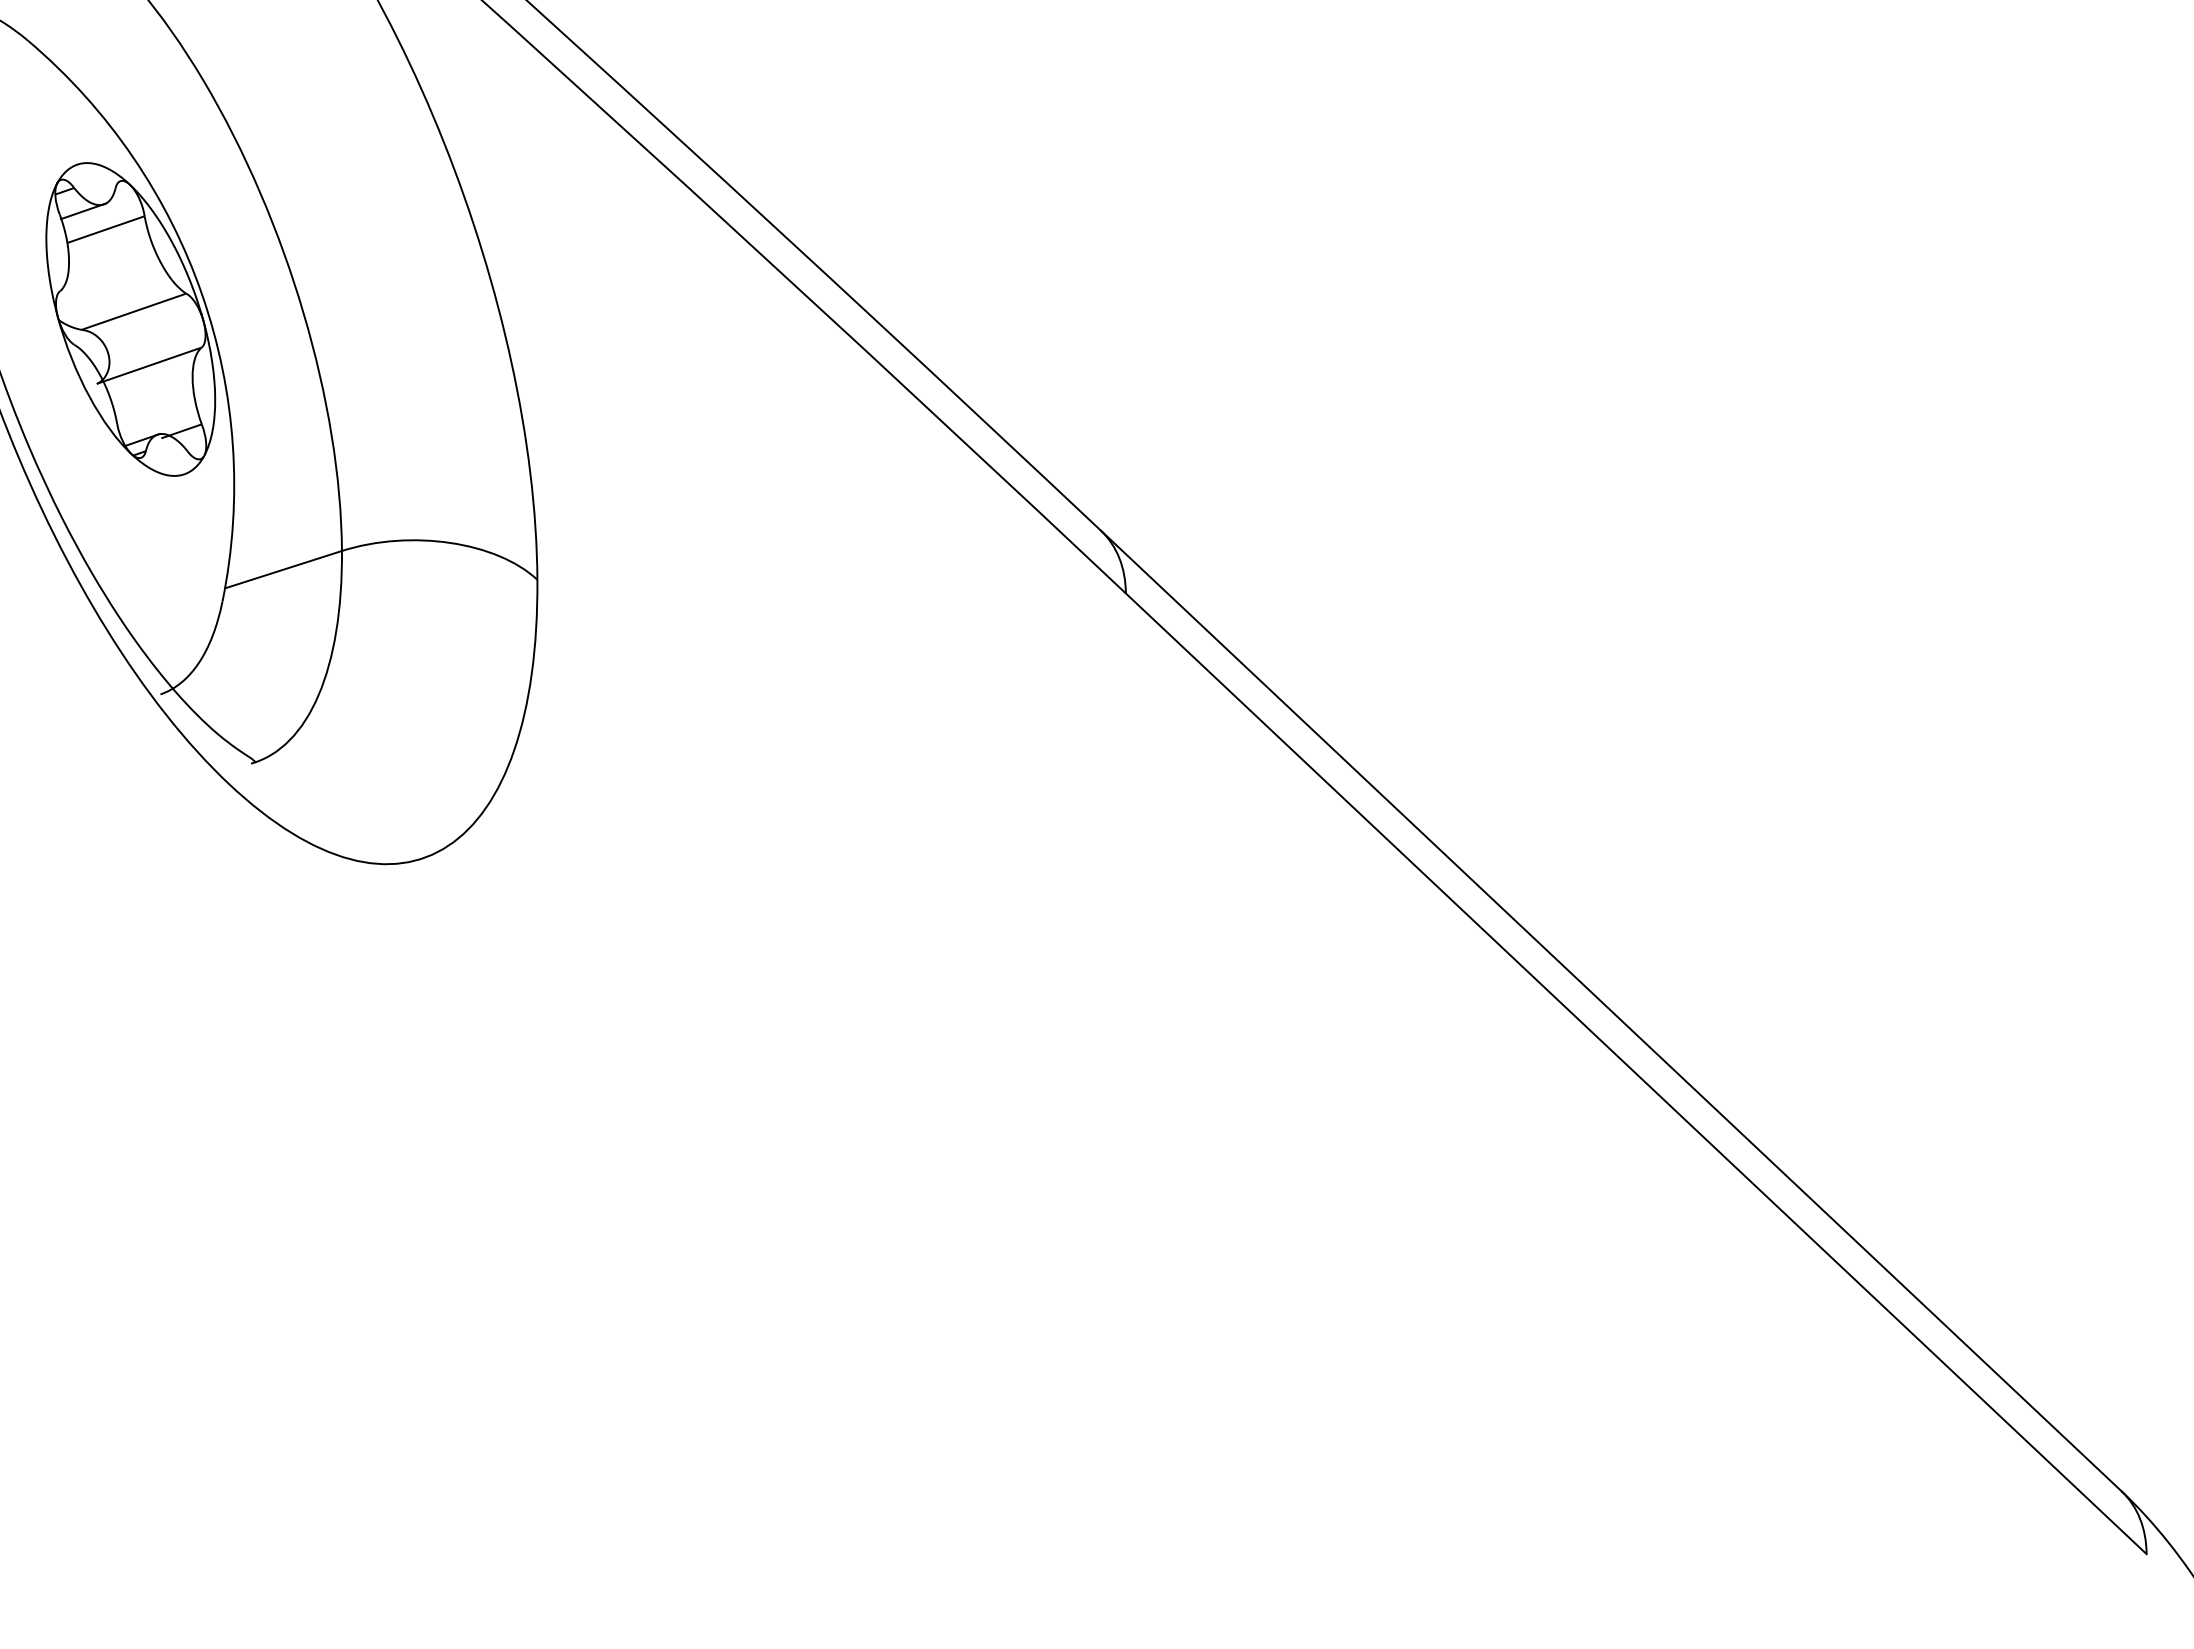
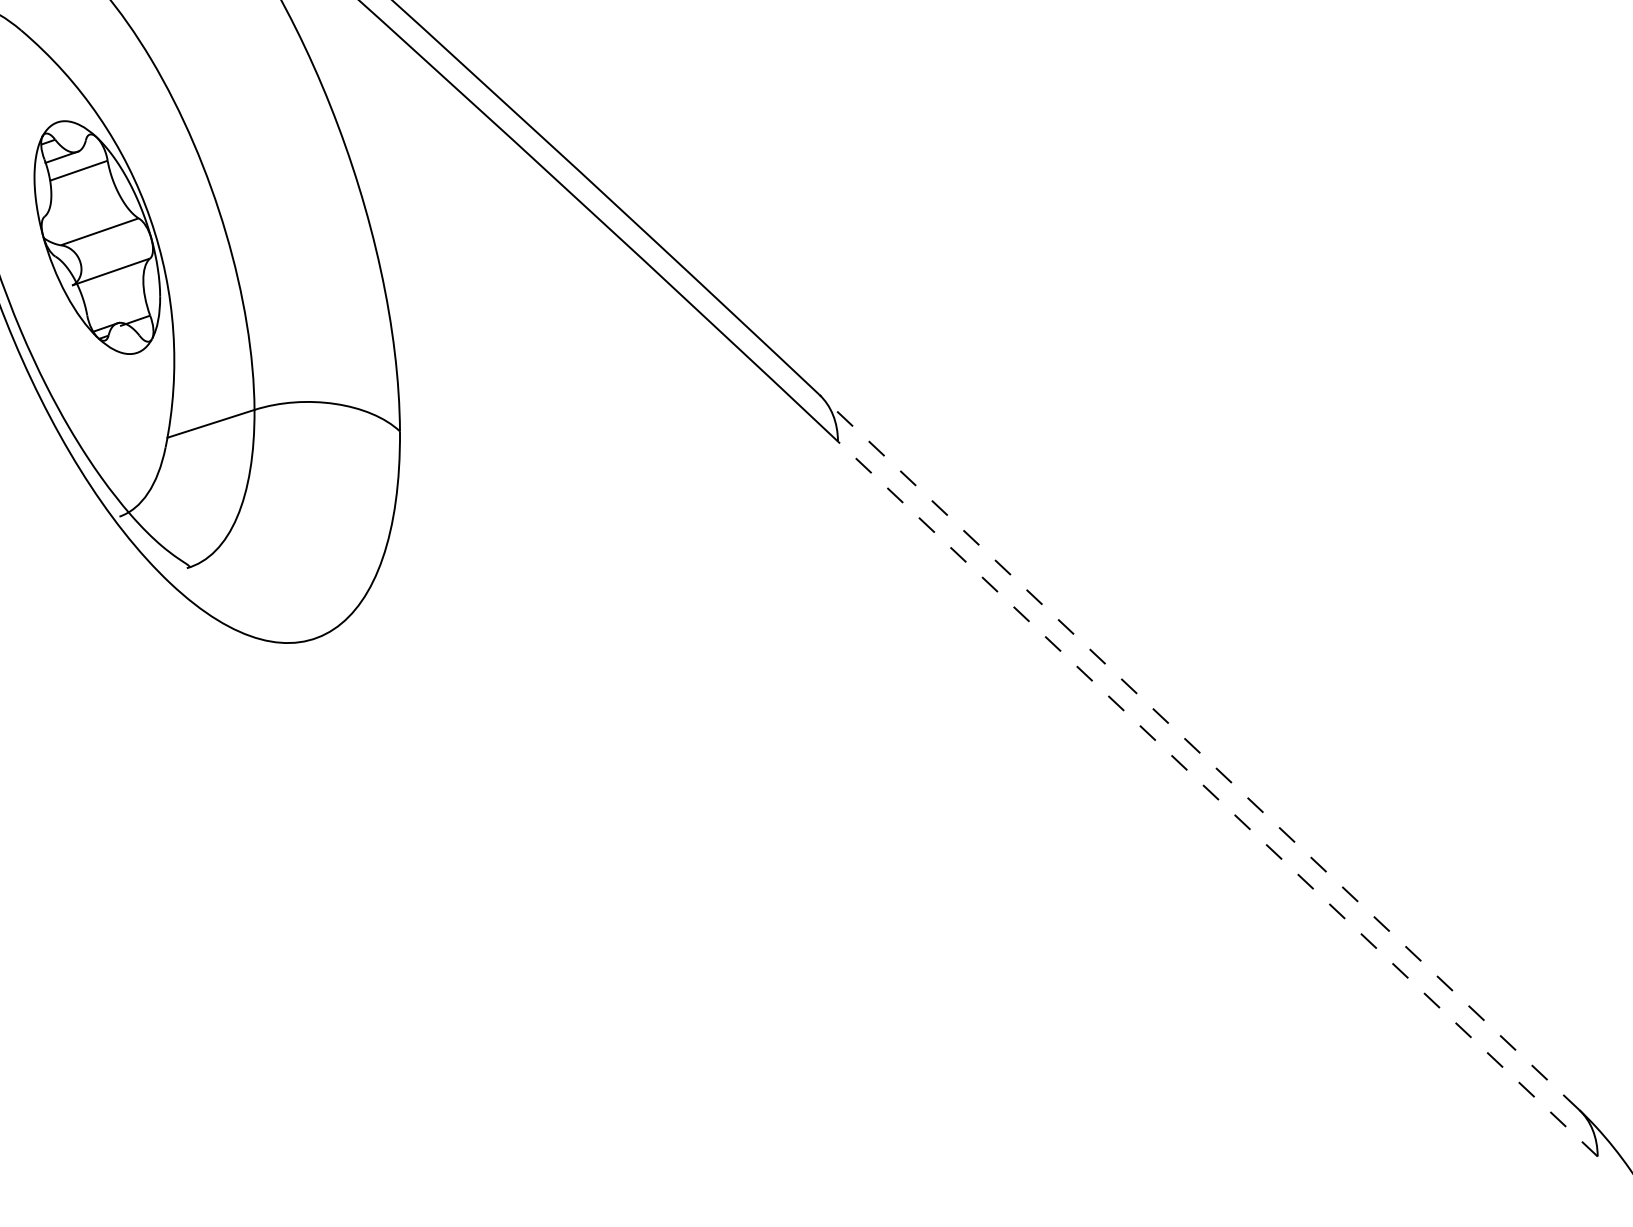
line: (1611, 1010) -> (1199, 751), solid -> dashed
line: (1636, 1073) -> (1218, 798), solid -> dashed

